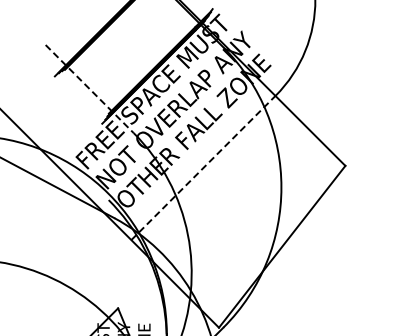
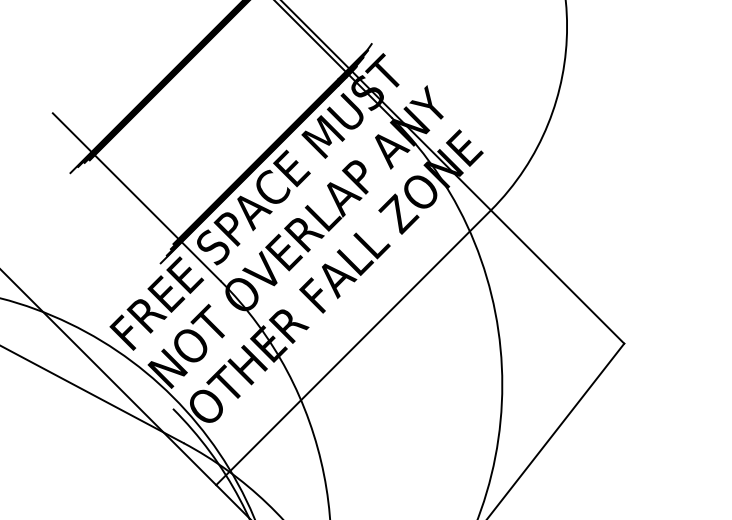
line: (90, 89) -> (138, 198), dashed -> solid
line: (203, 168) -> (353, 348), dashed -> solid

